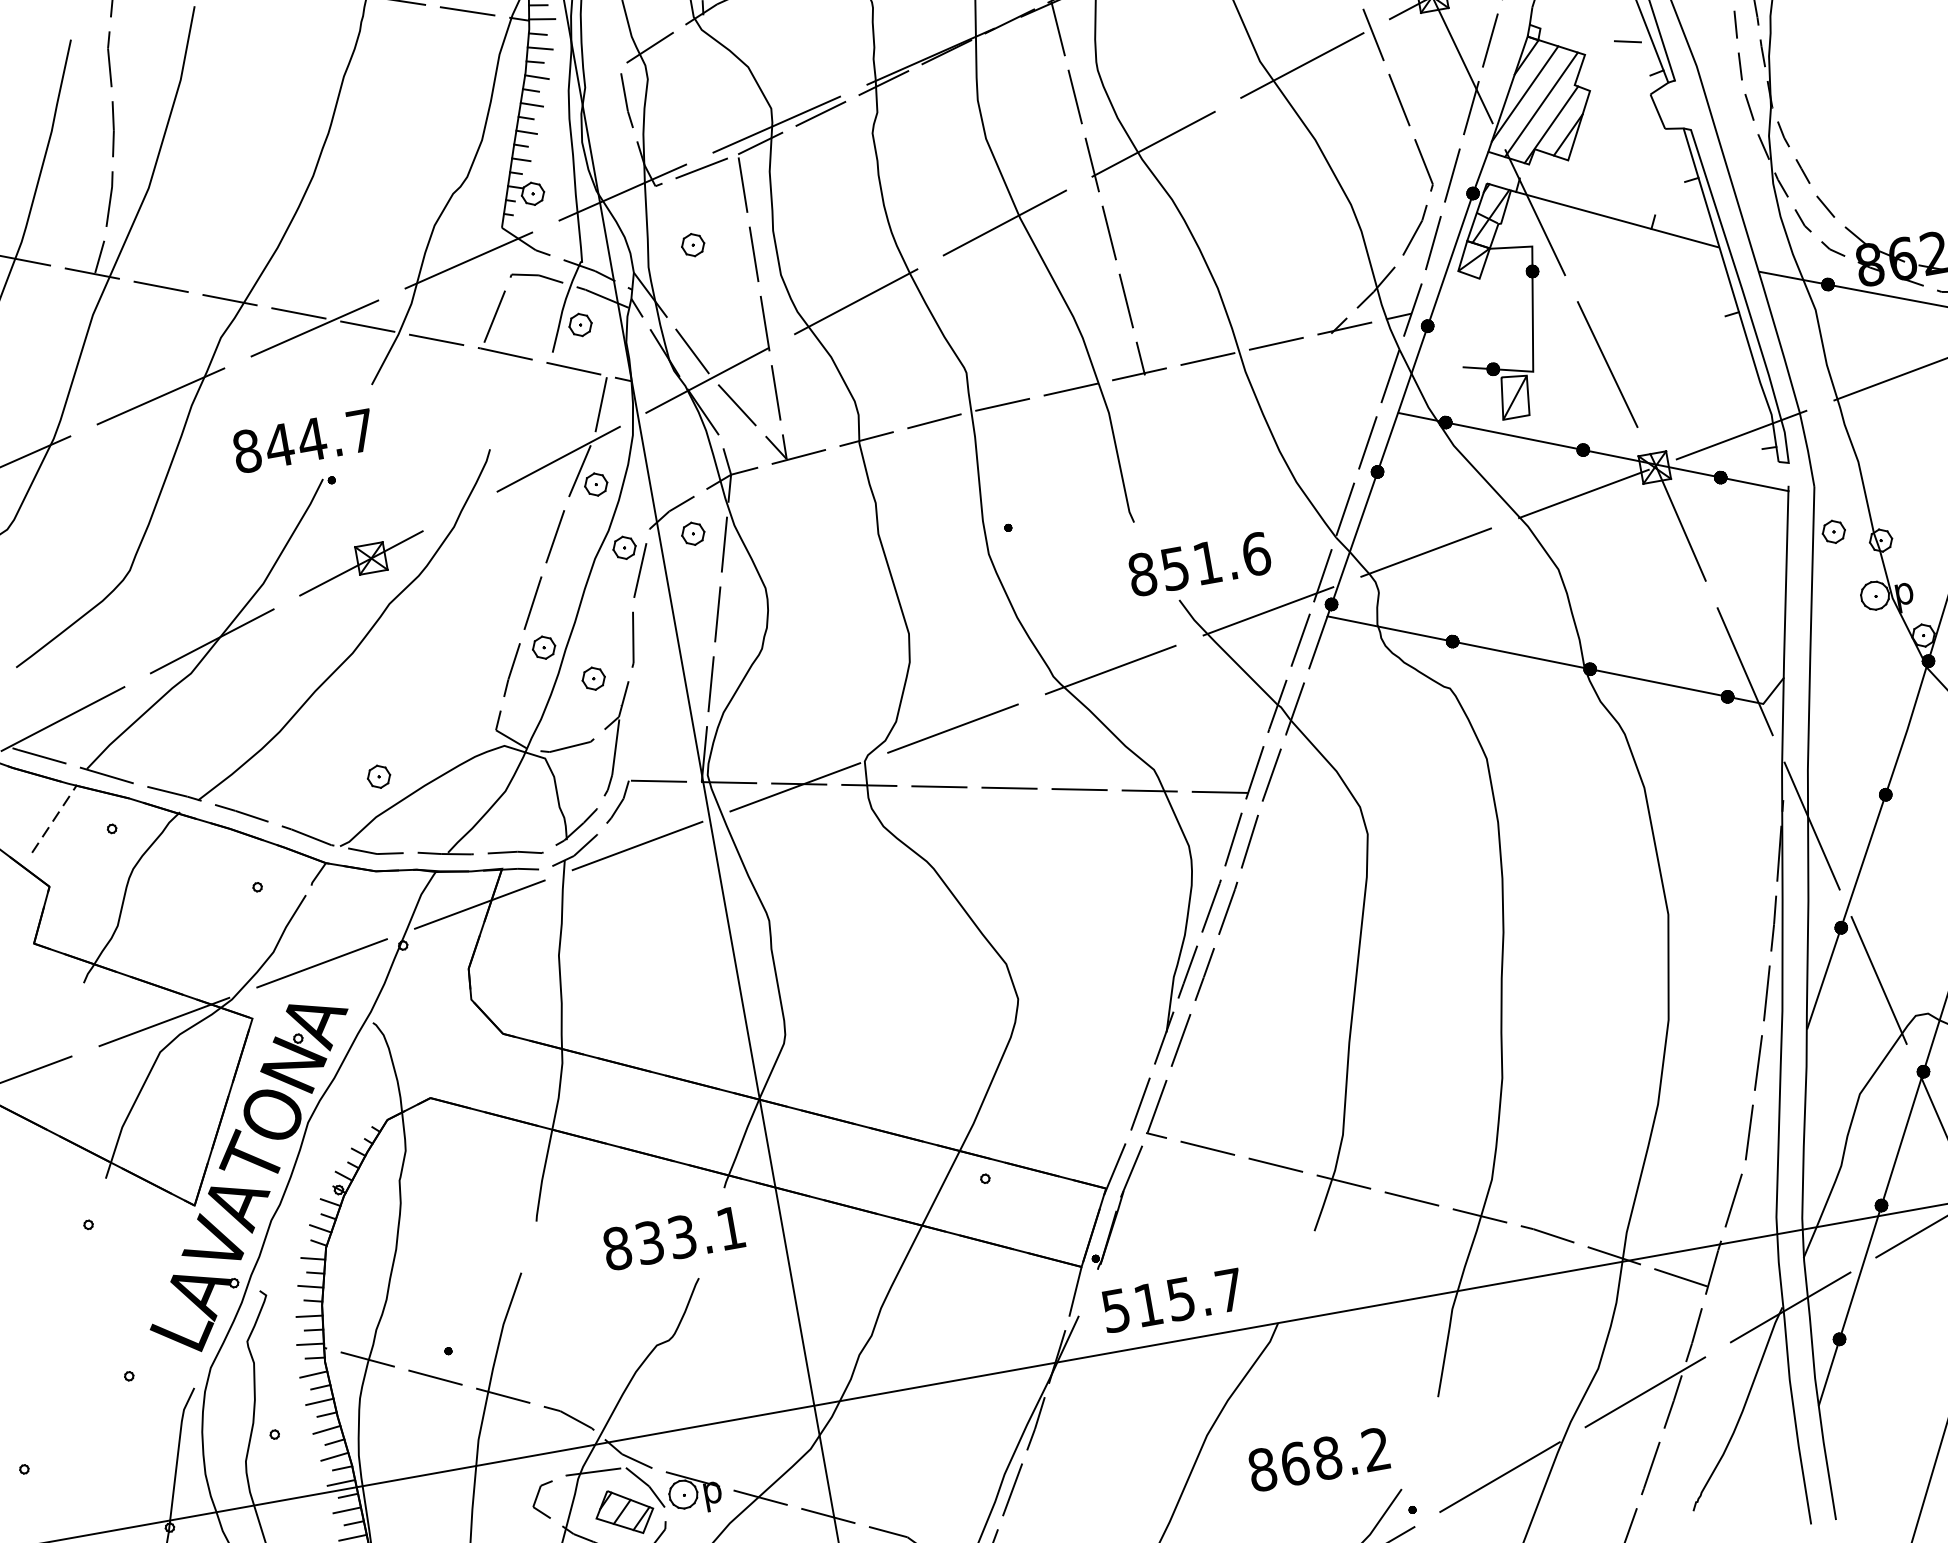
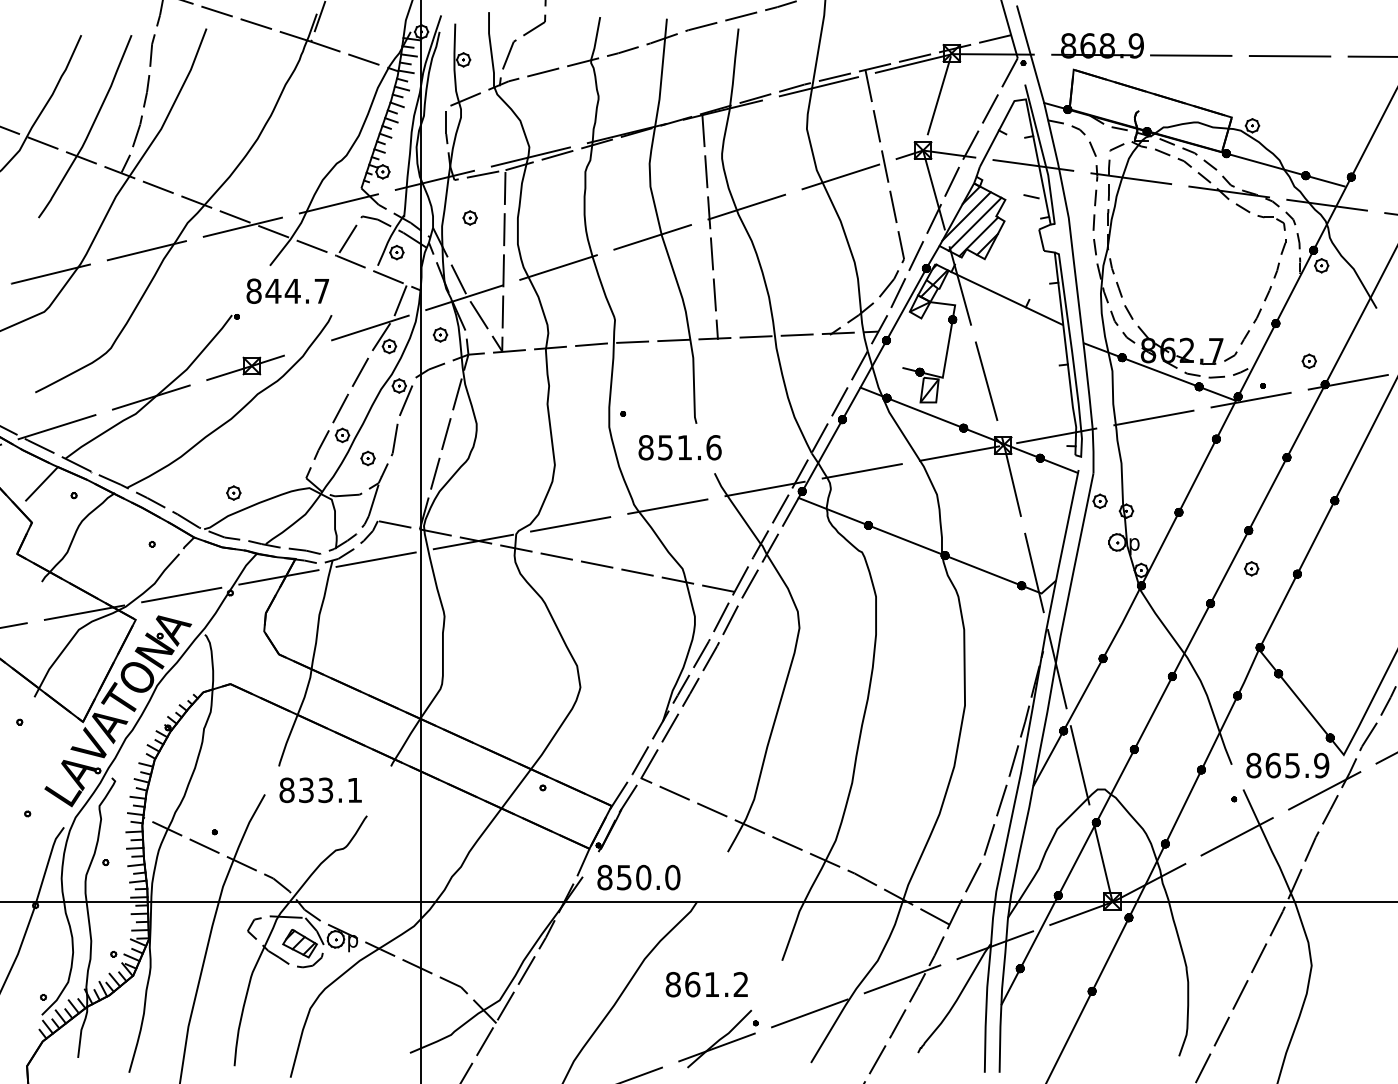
text: (302, 439) -> (287, 290), moved
part: (693, 533) -> (440, 334), moved
text: (1198, 564) -> (679, 447), moved
line: (53, 818) -> (41, 483), dashed -> solid
text: (673, 1238) -> (320, 790), moved
text: (1172, 1300) -> (638, 877), 515.7 -> 850.0
text: (1326, 1458) -> (711, 984), 868.2 -> 861.2

